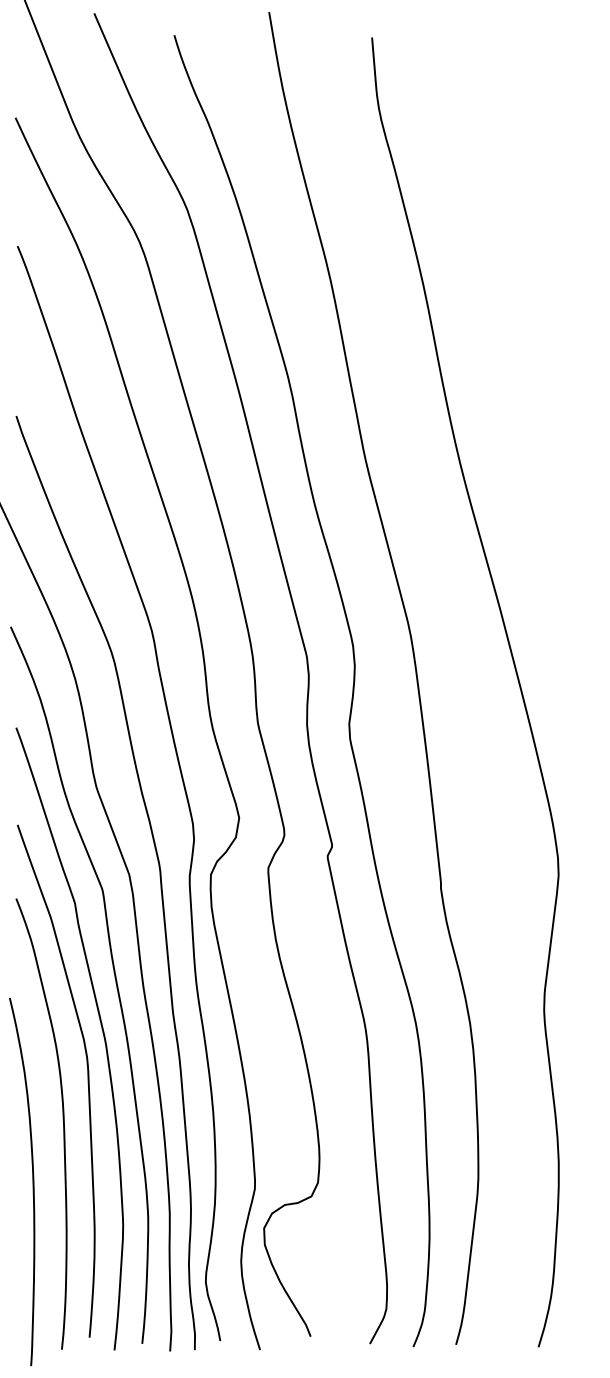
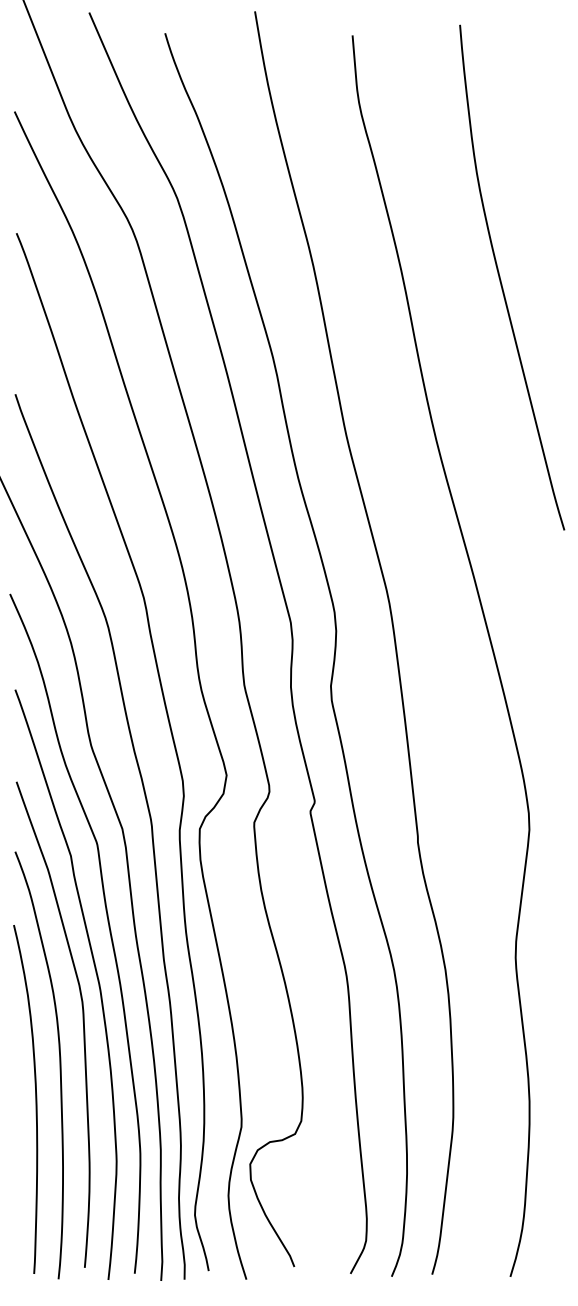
curve: (528, 293) -> (500, 278), added
curve: (32, 1182) -> (35, 1099), moved

